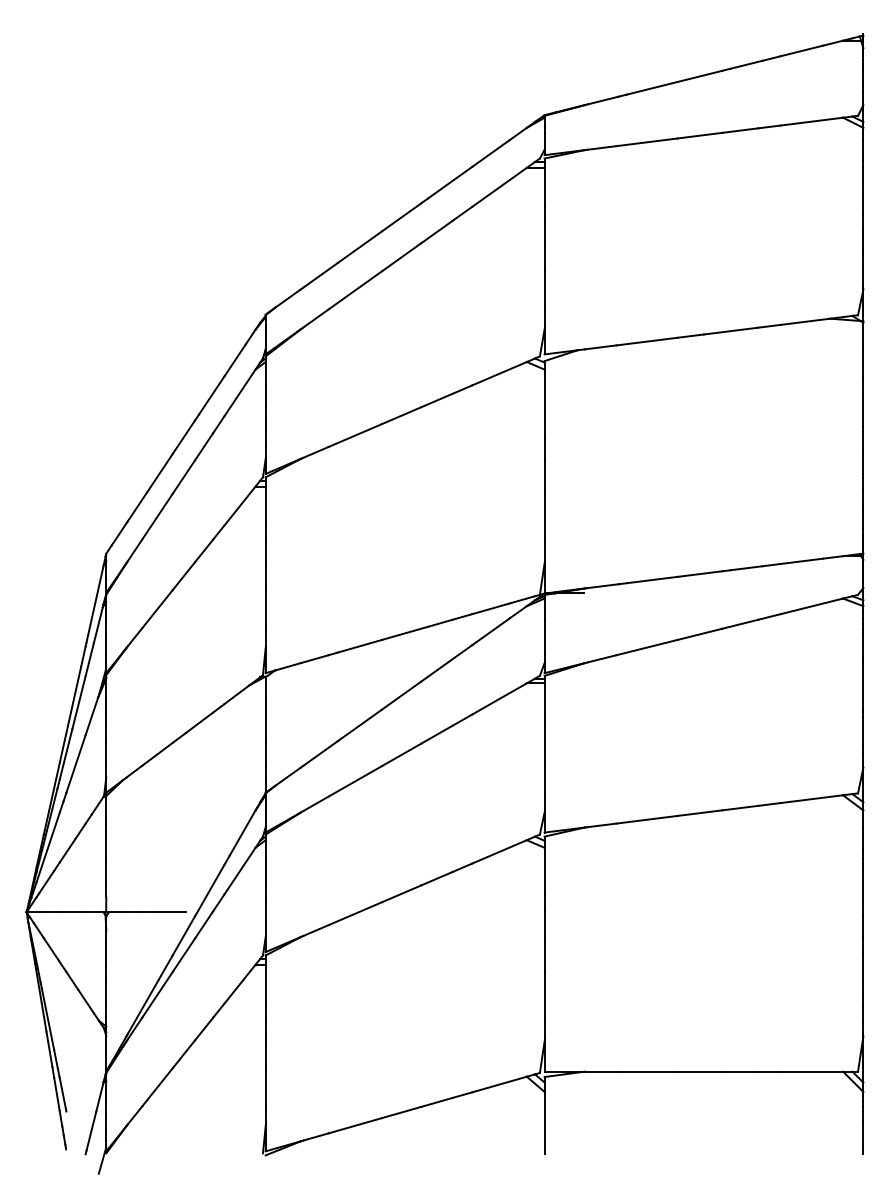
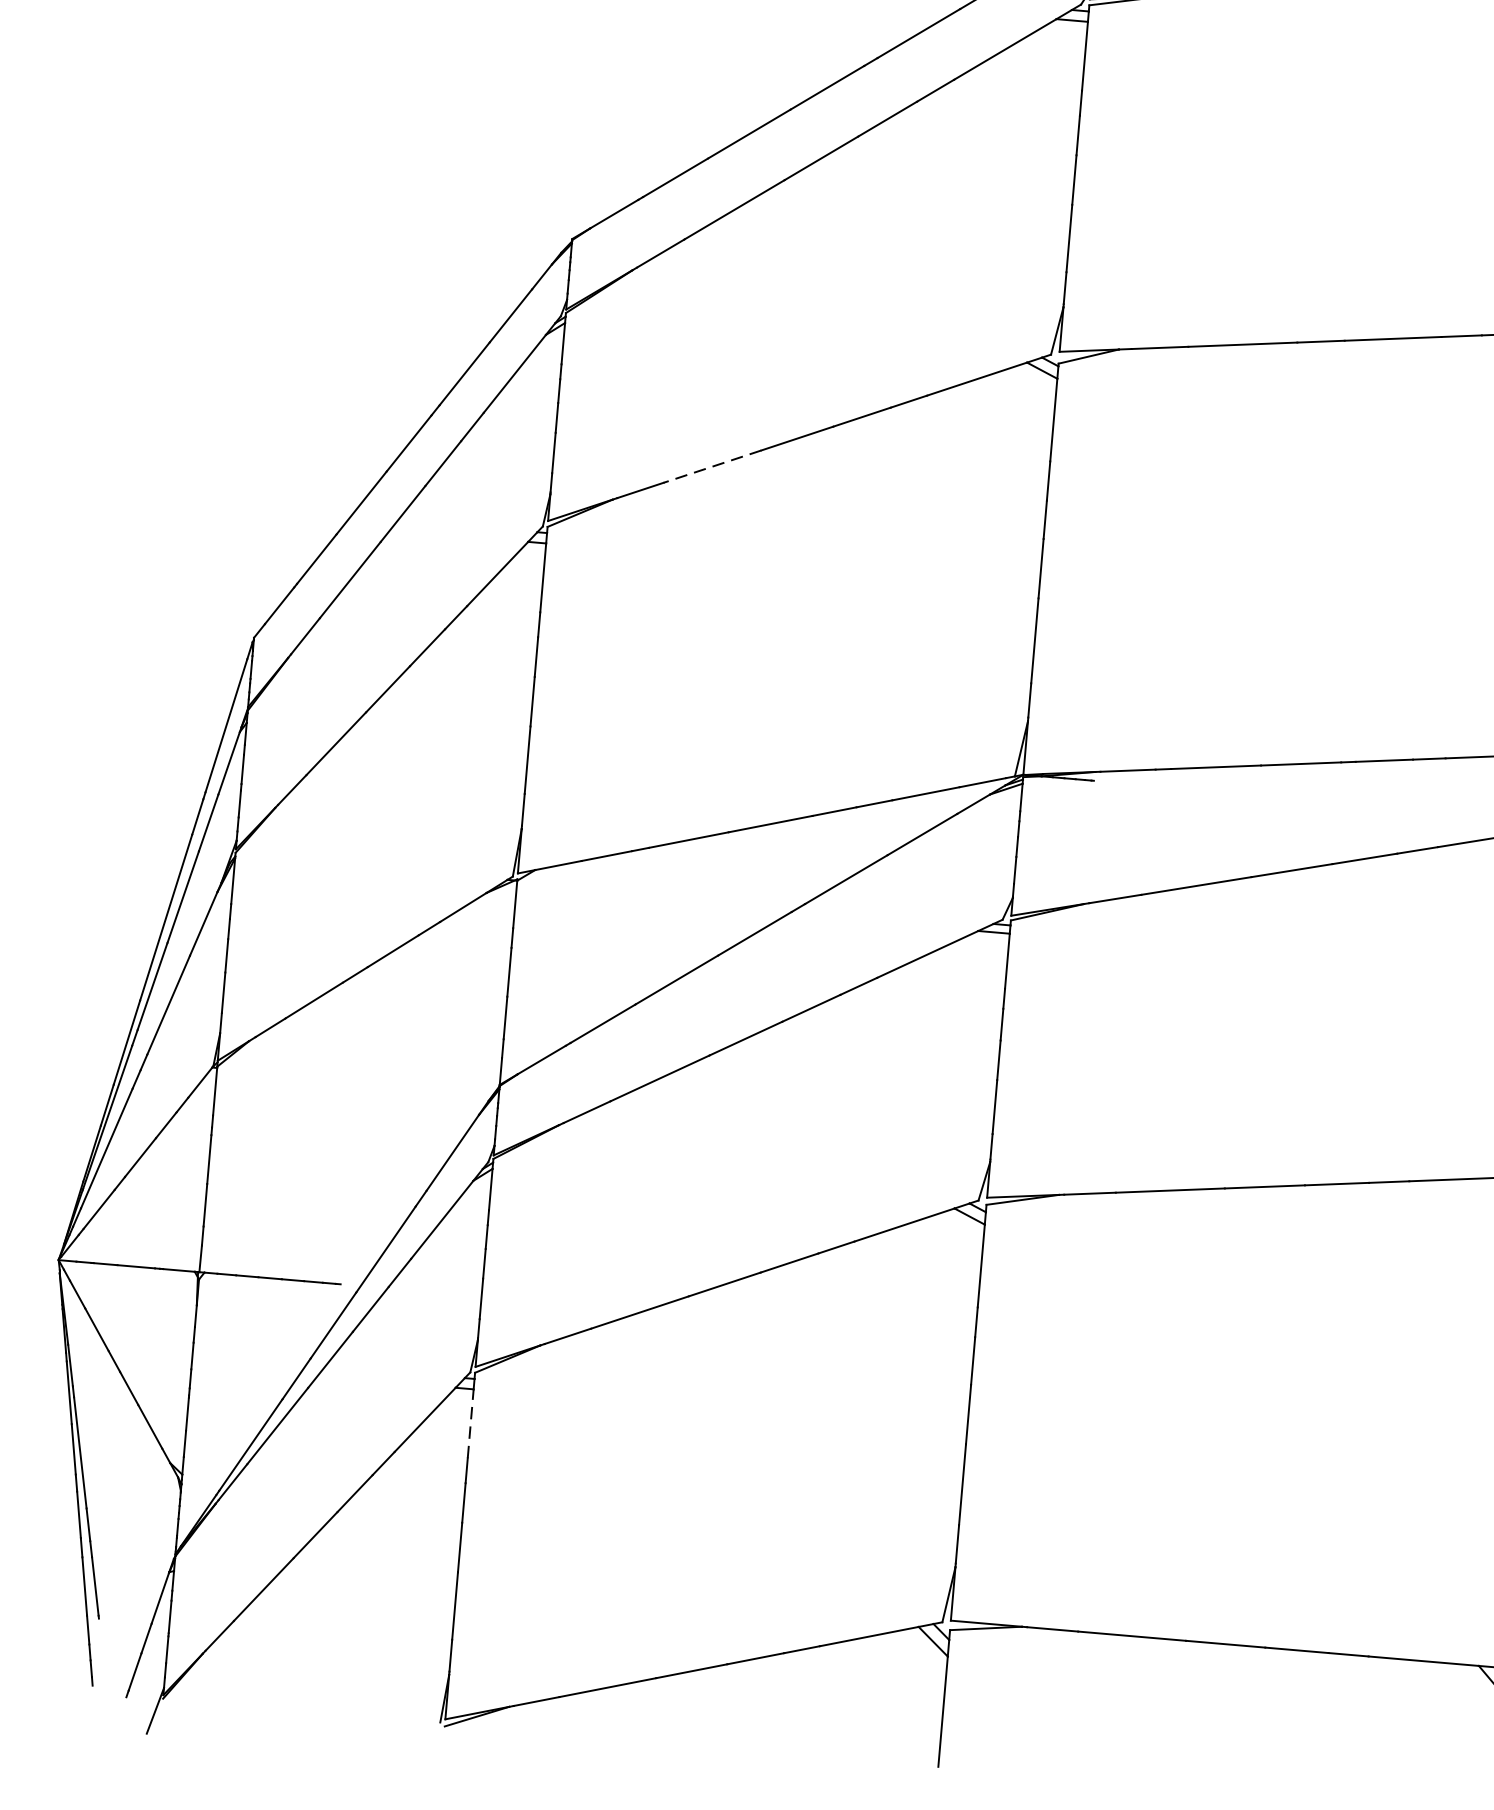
line: (354, 435) -> (711, 466), solid -> dashed
line: (265, 983) -> (470, 1422), solid -> dashed

